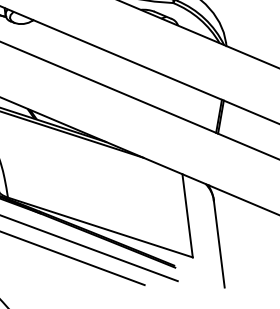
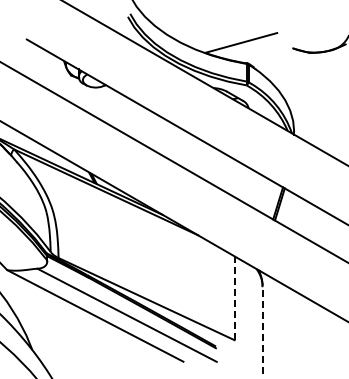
line: (187, 216) -> (234, 298), solid -> dashed
line: (219, 244) -> (262, 330), solid -> dashed

